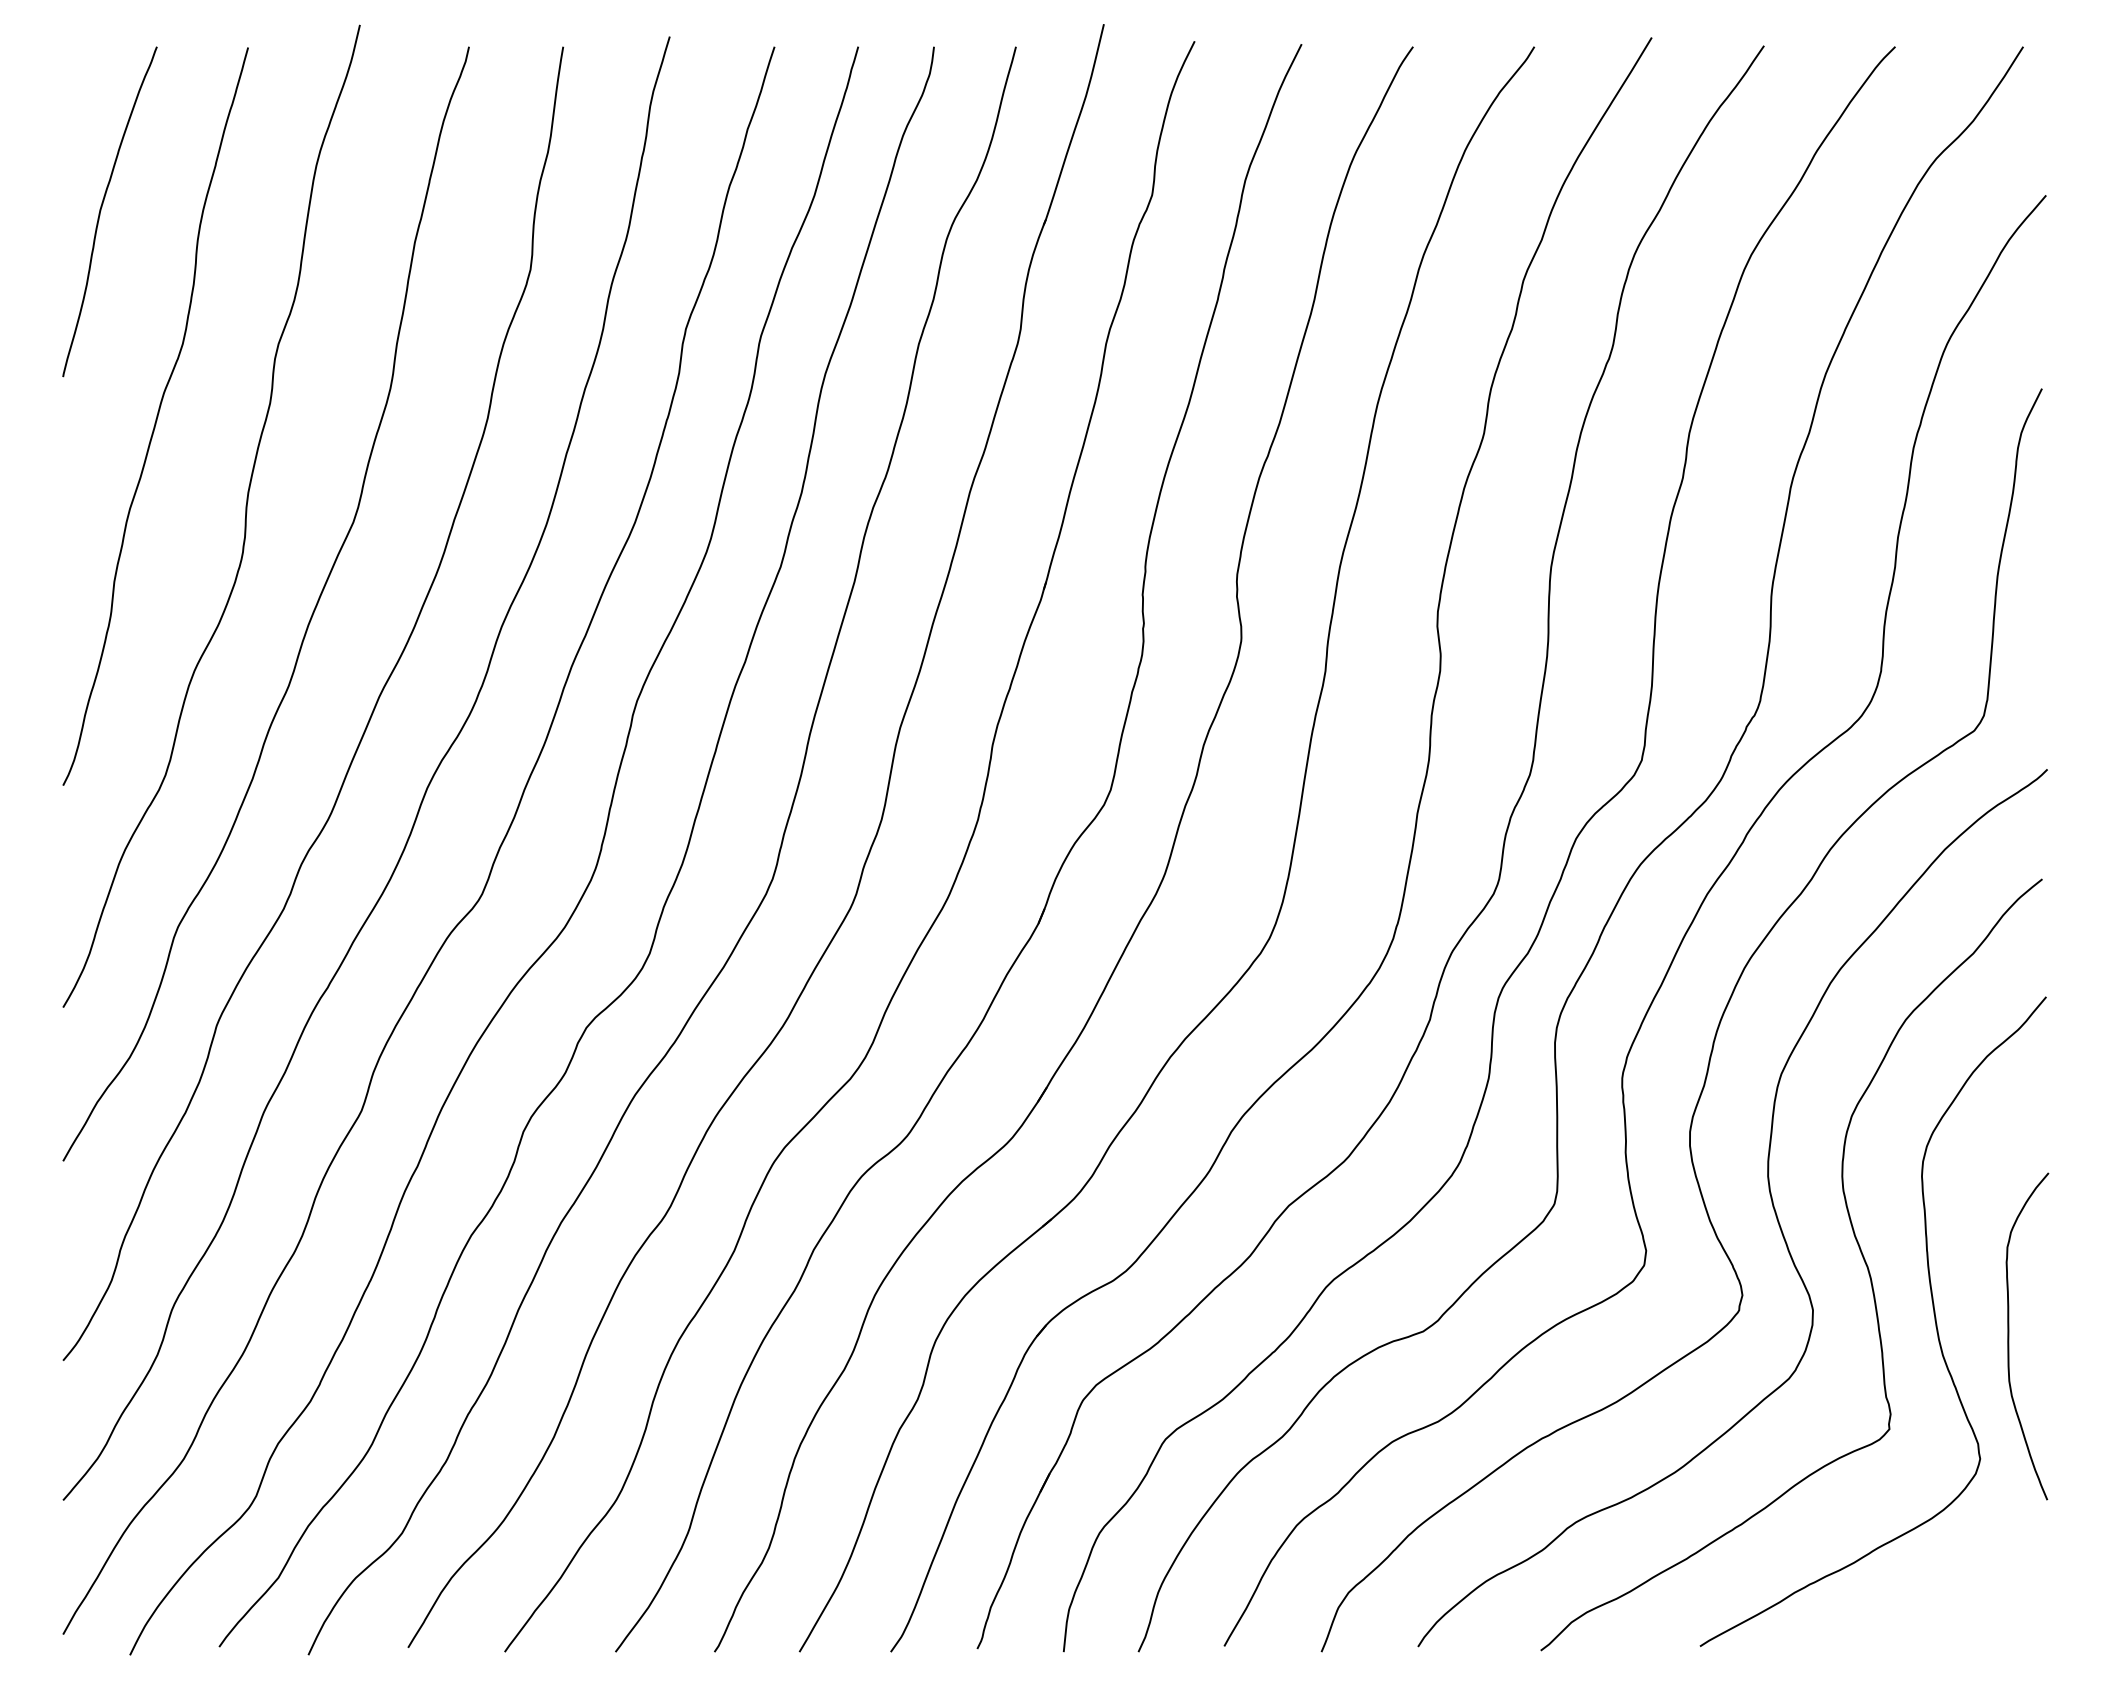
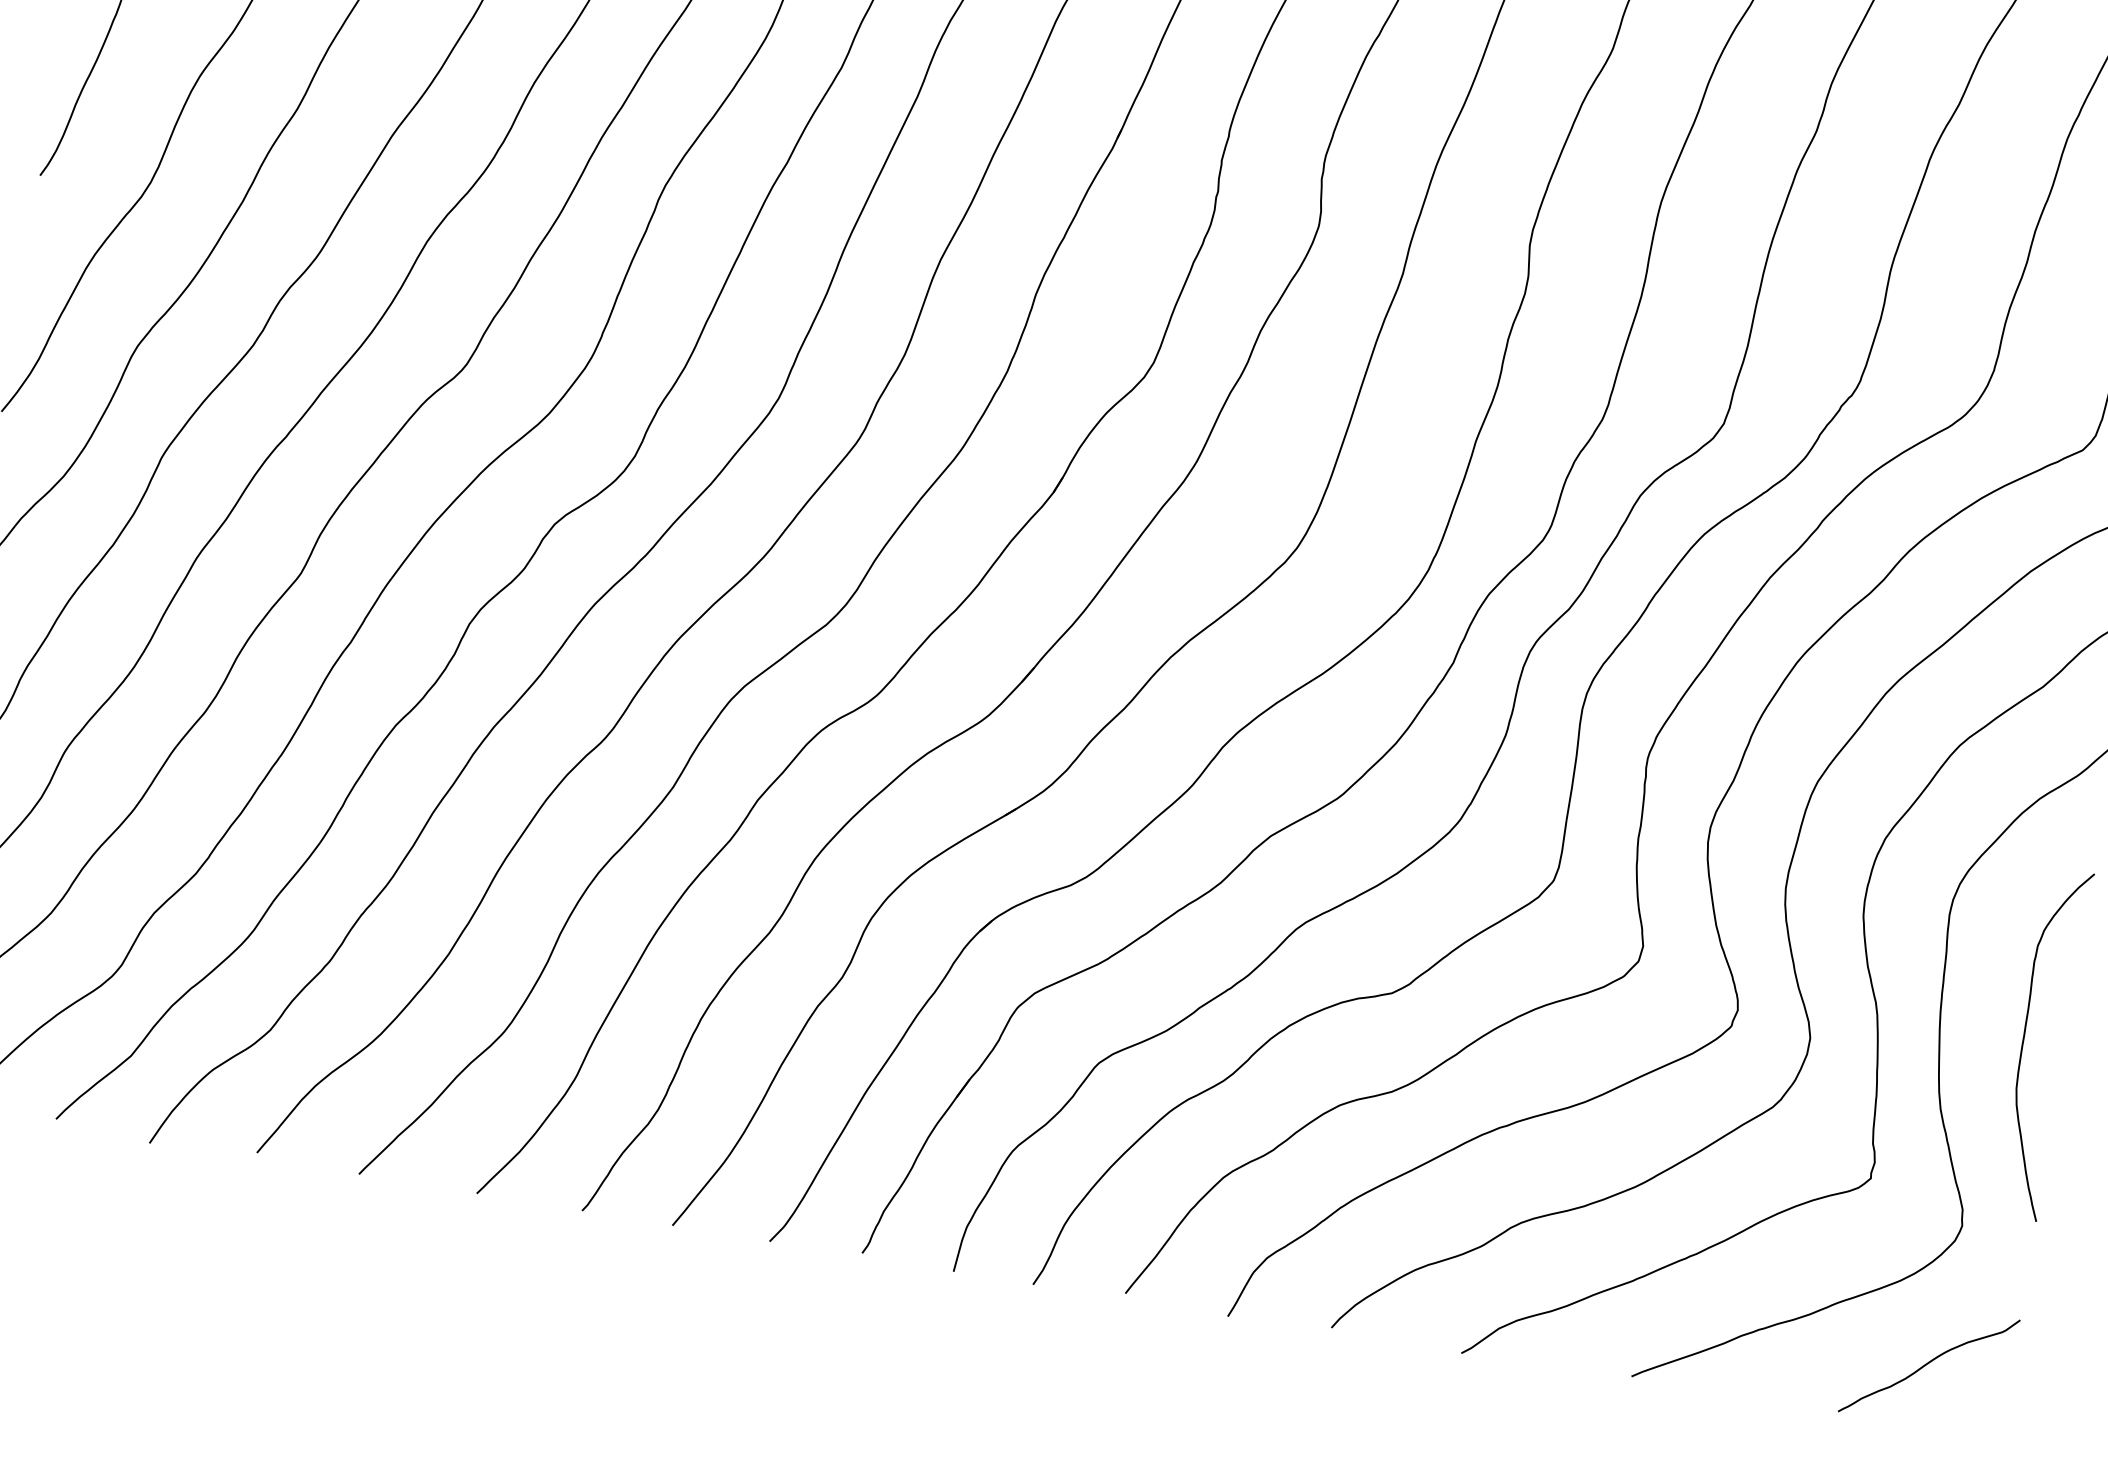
curve: (2009, 1336) -> (2024, 1041), moved
curve: (1970, 1590) -> (1928, 1364), added

